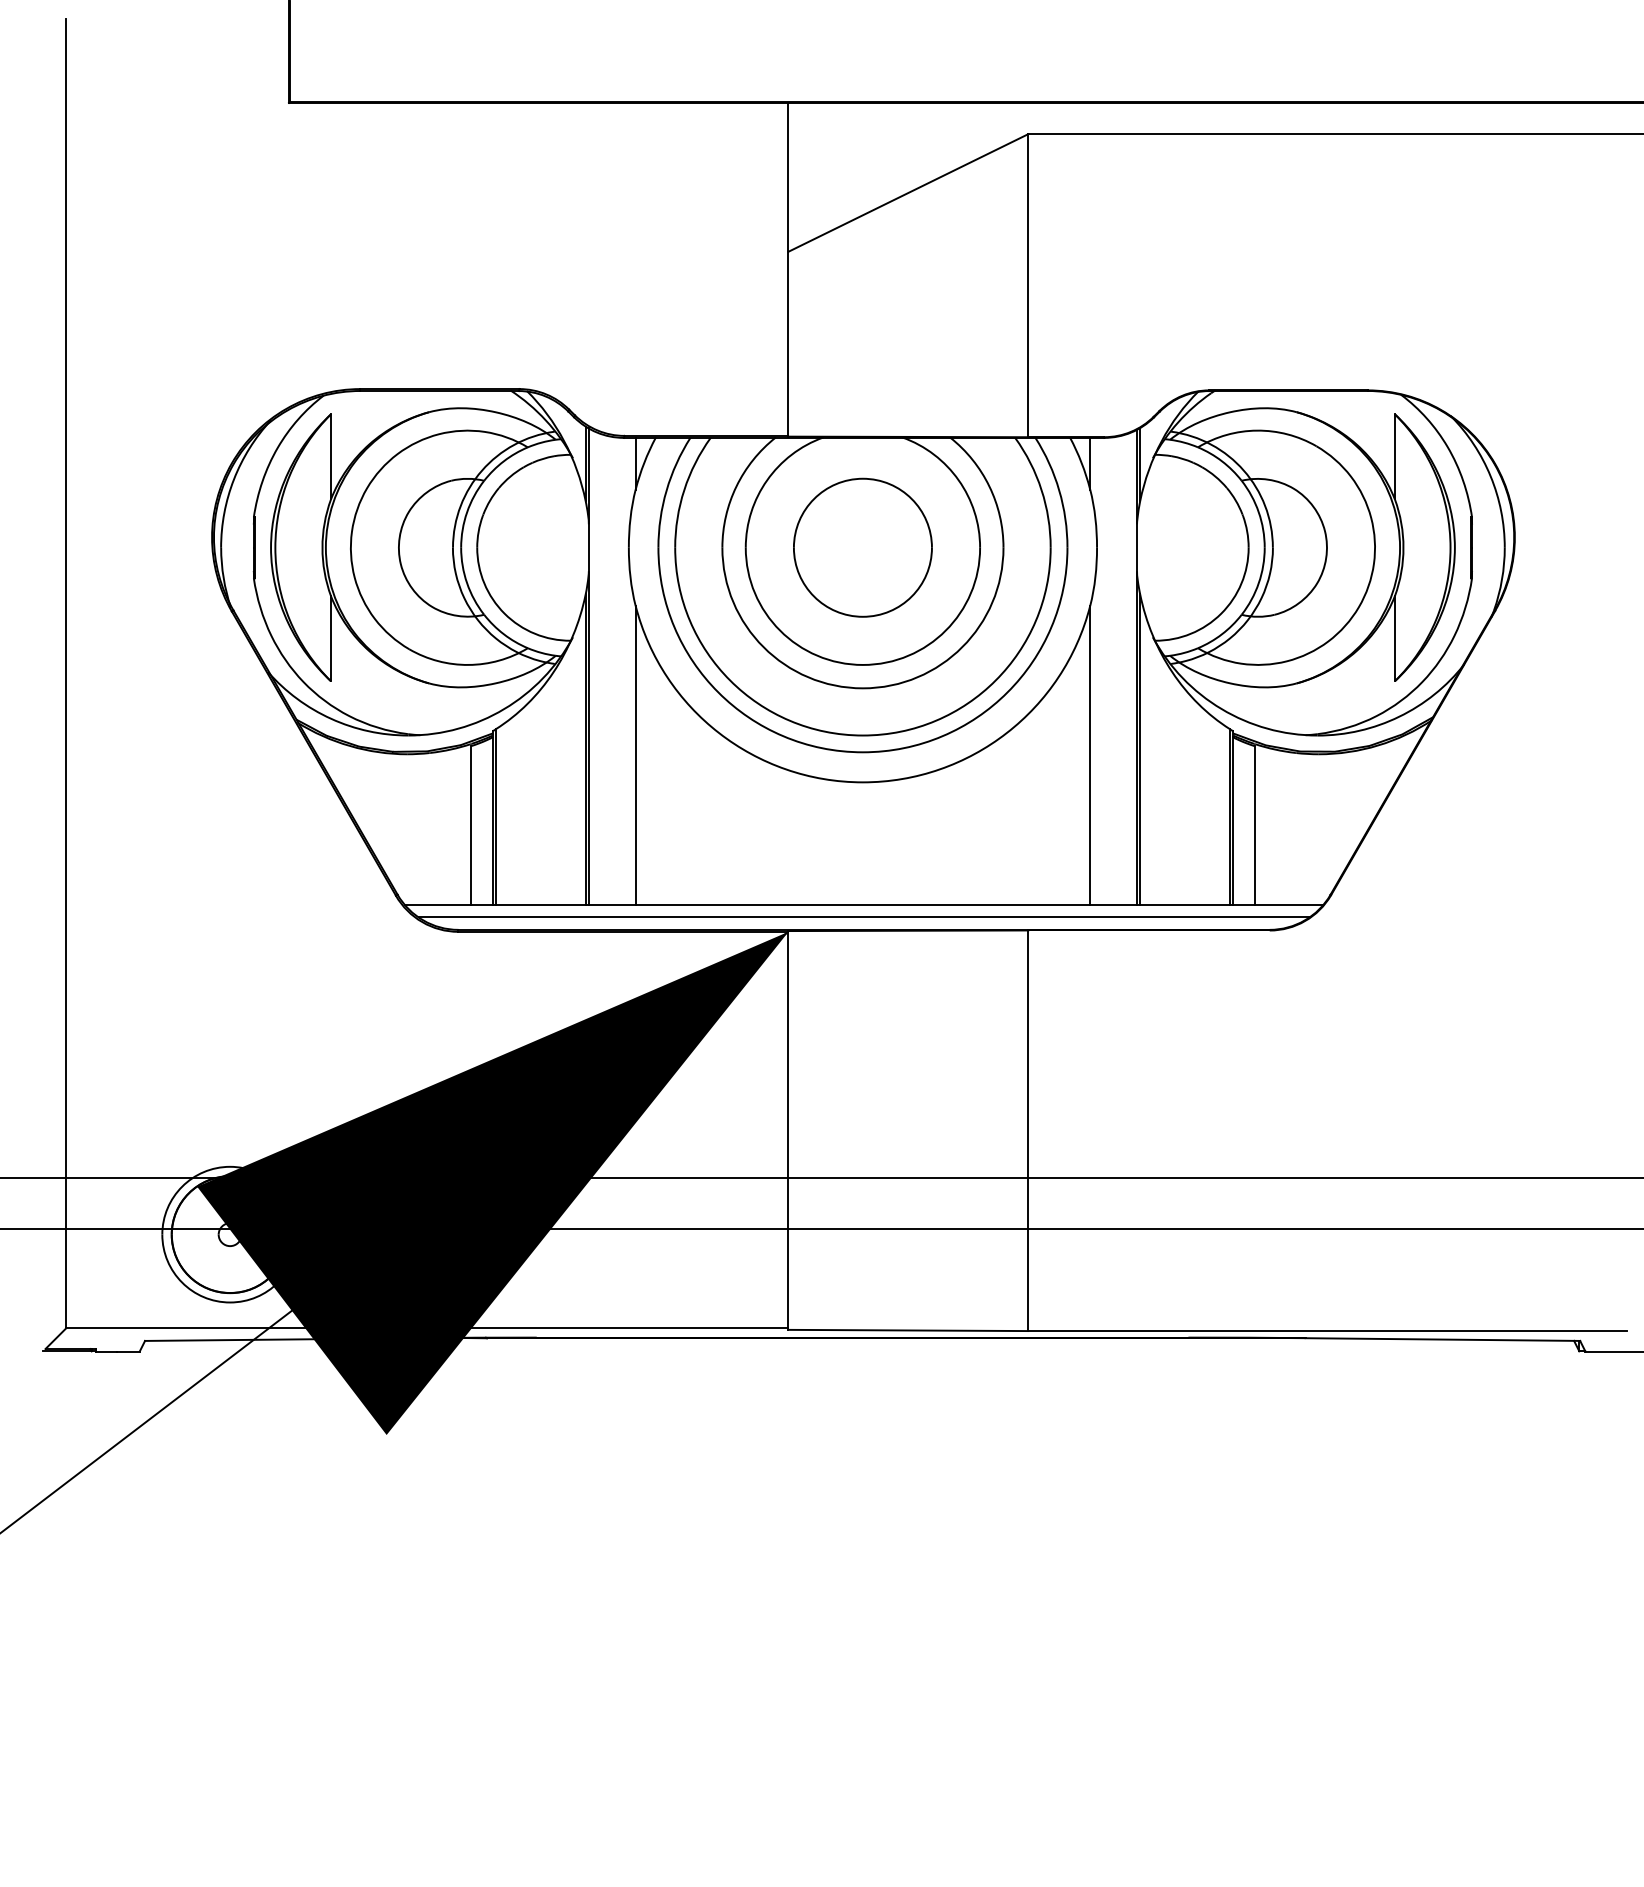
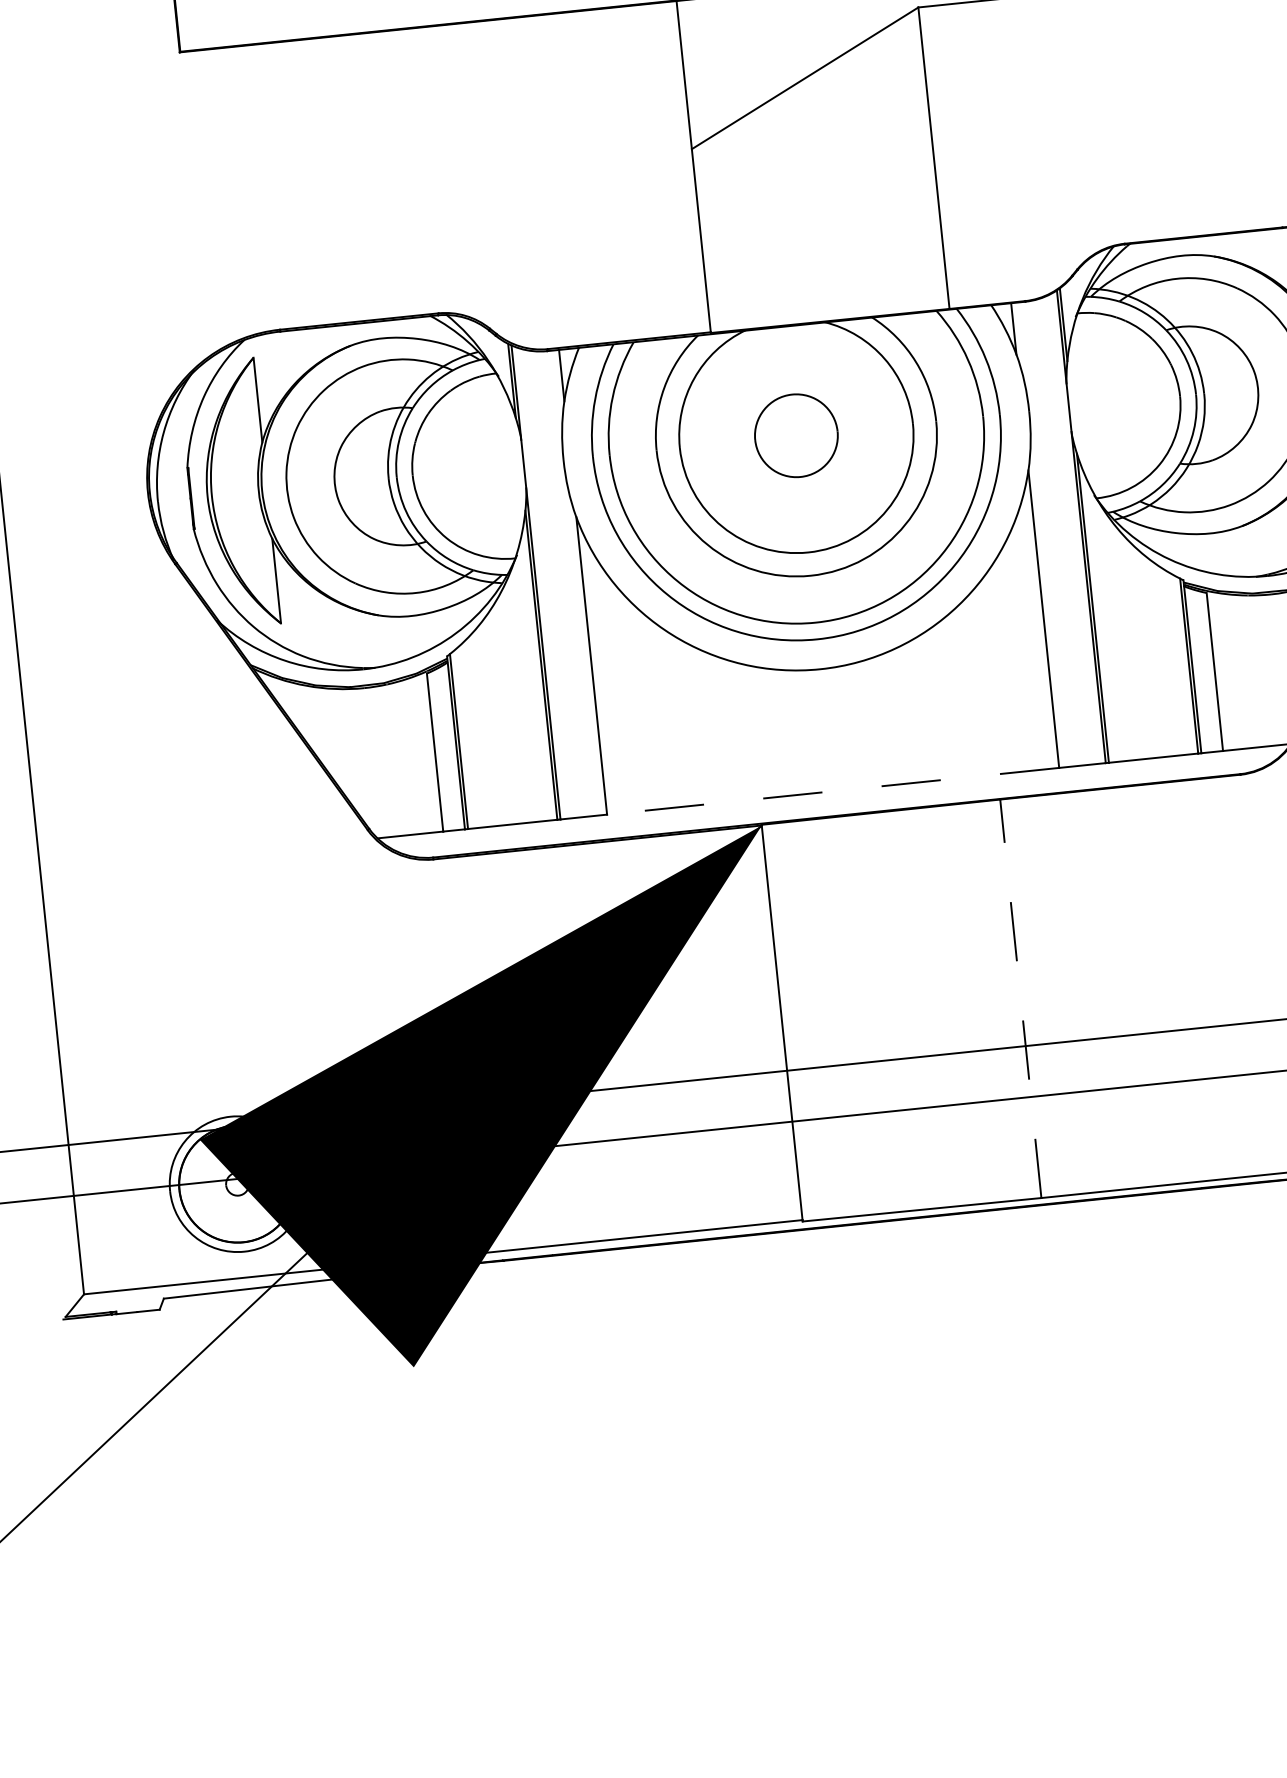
part: (862, 547) -> (795, 435), size x0.6
line: (862, 905) -> (832, 791), solid -> dashed
line: (863, 917) -> (834, 803), removed
line: (1028, 1130) -> (1020, 998), solid -> dashed

